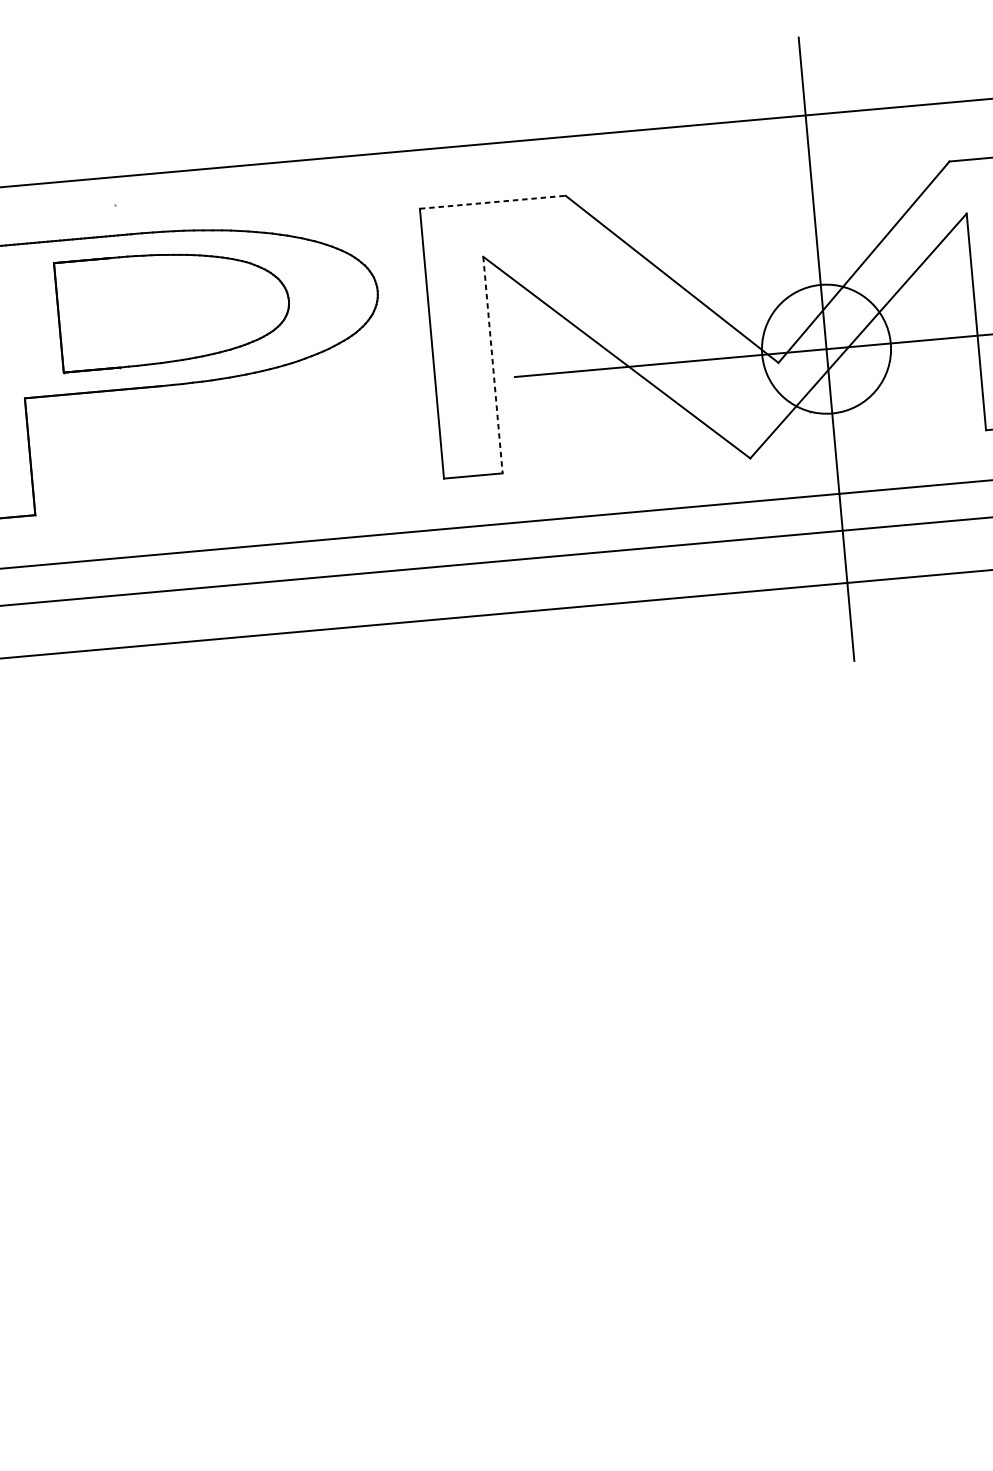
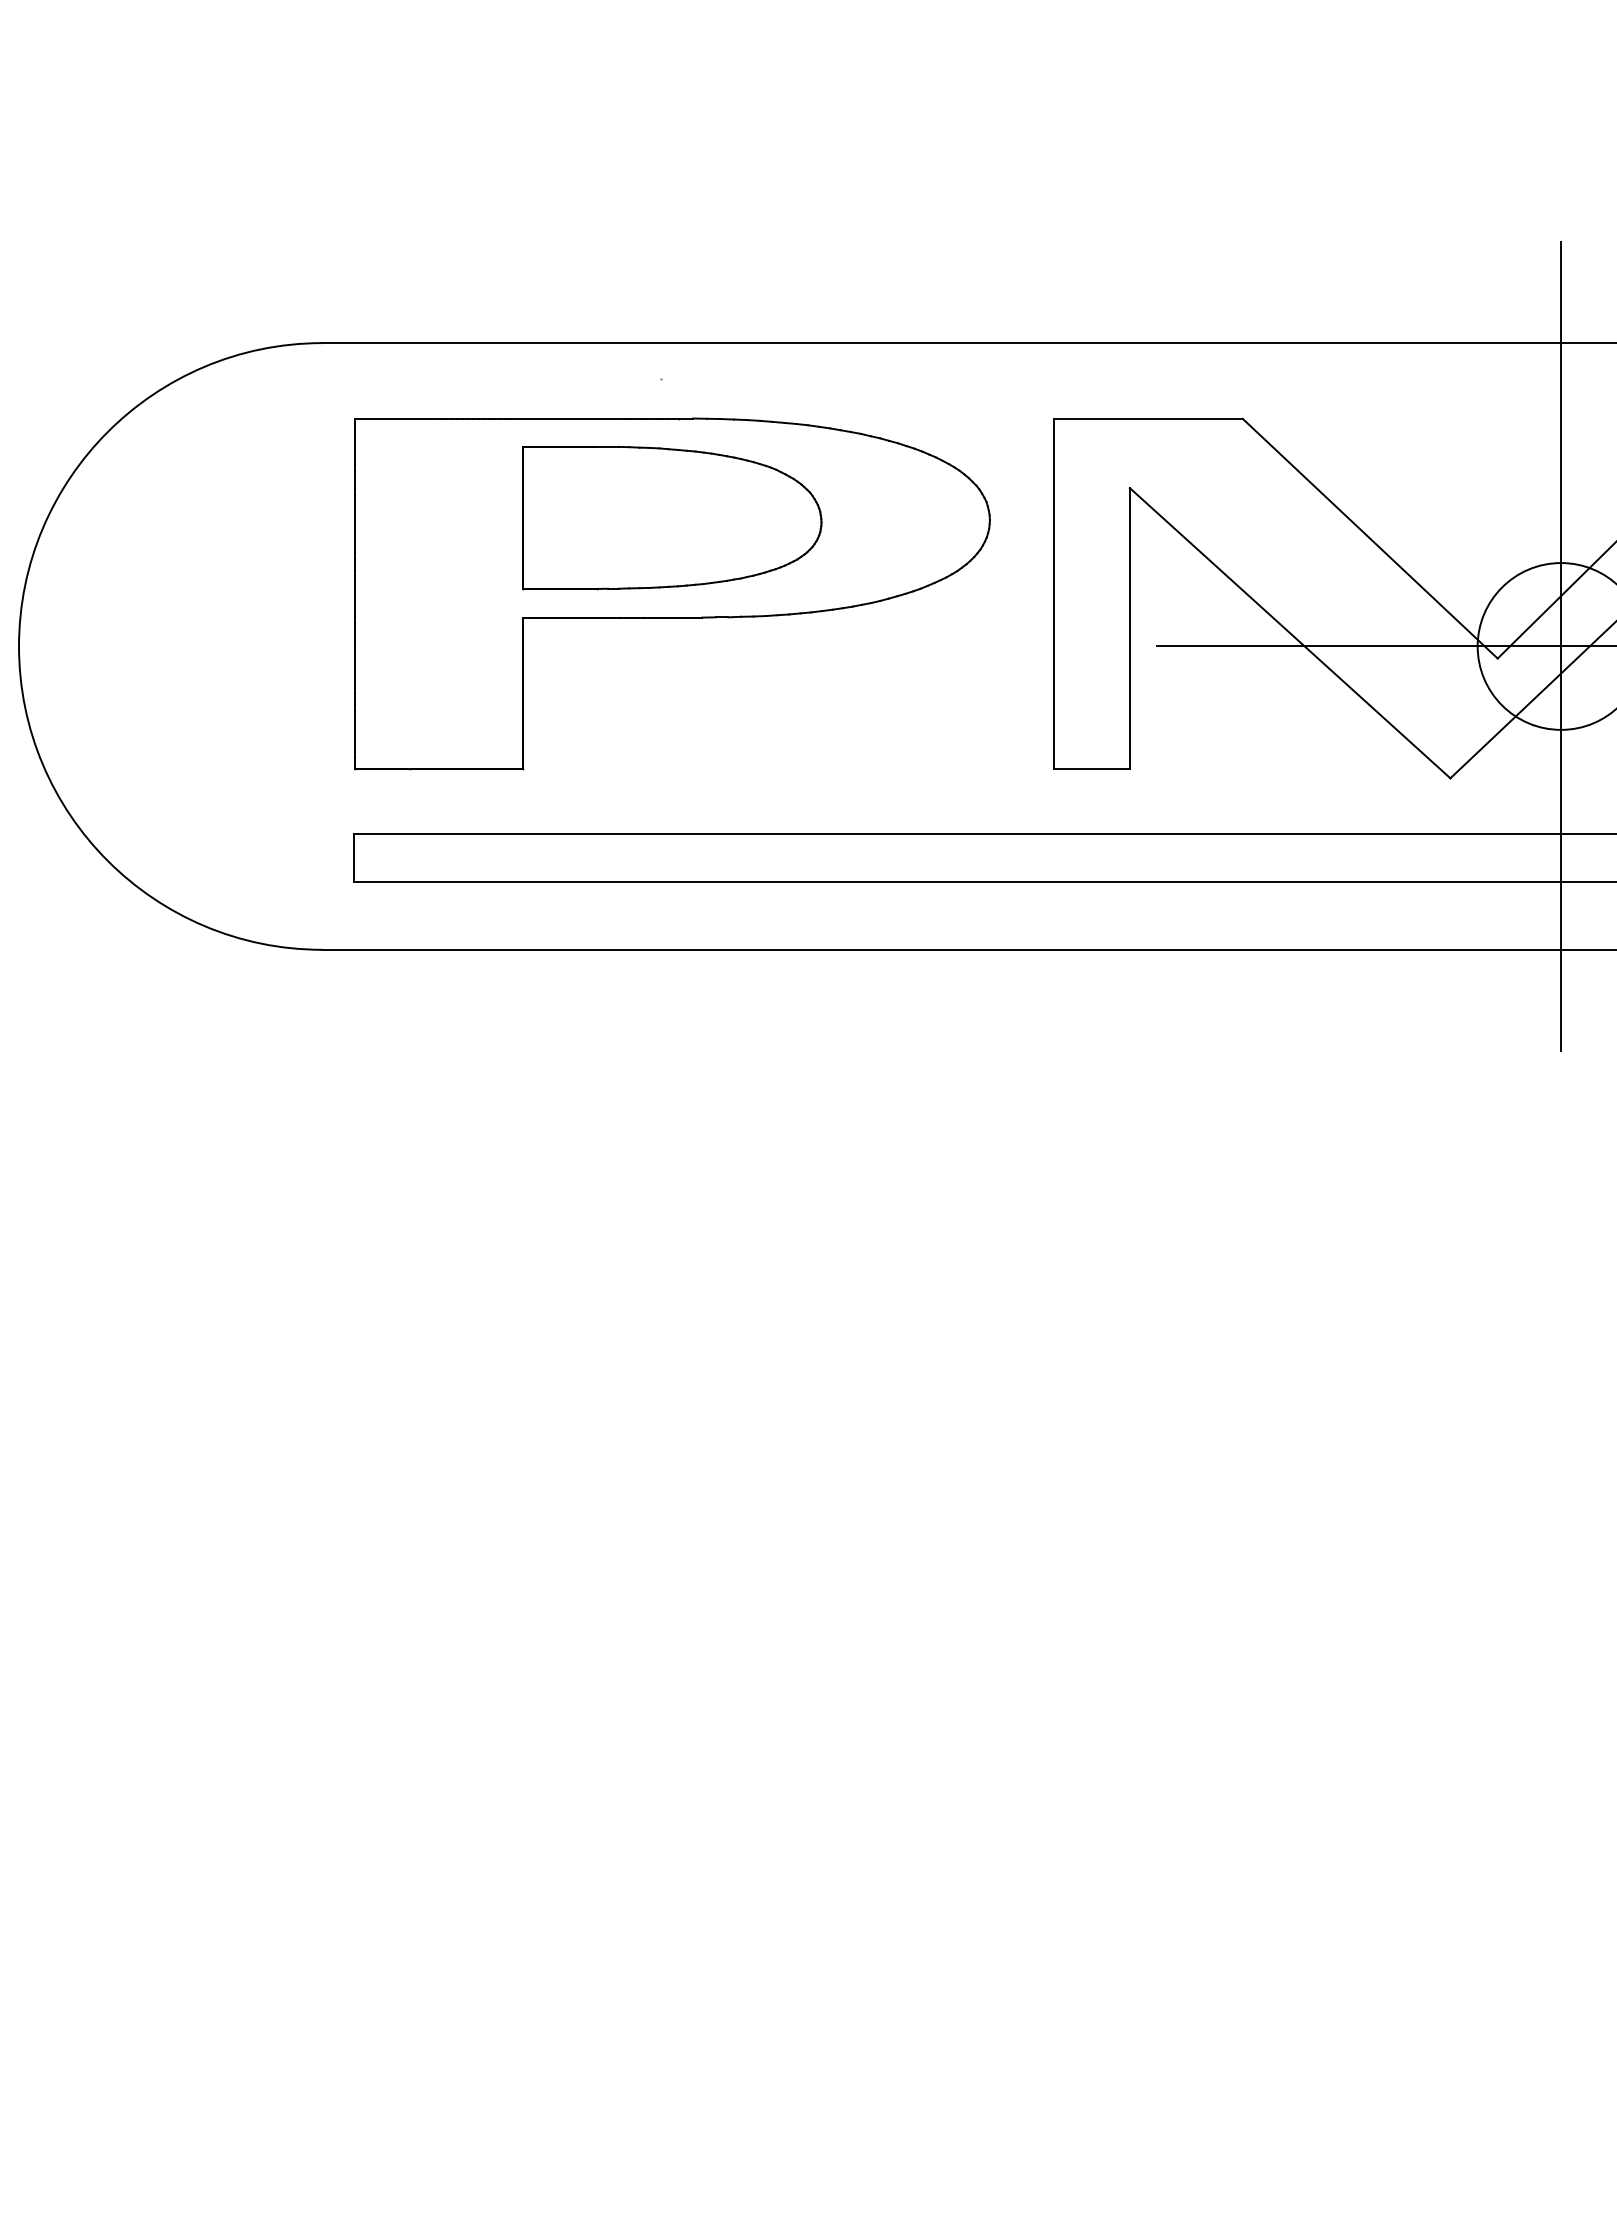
line: (492, 201) -> (1148, 418), dashed -> solid
part: (173, 308) -> (672, 518), moved
line: (492, 365) -> (1129, 628), dashed -> solid

